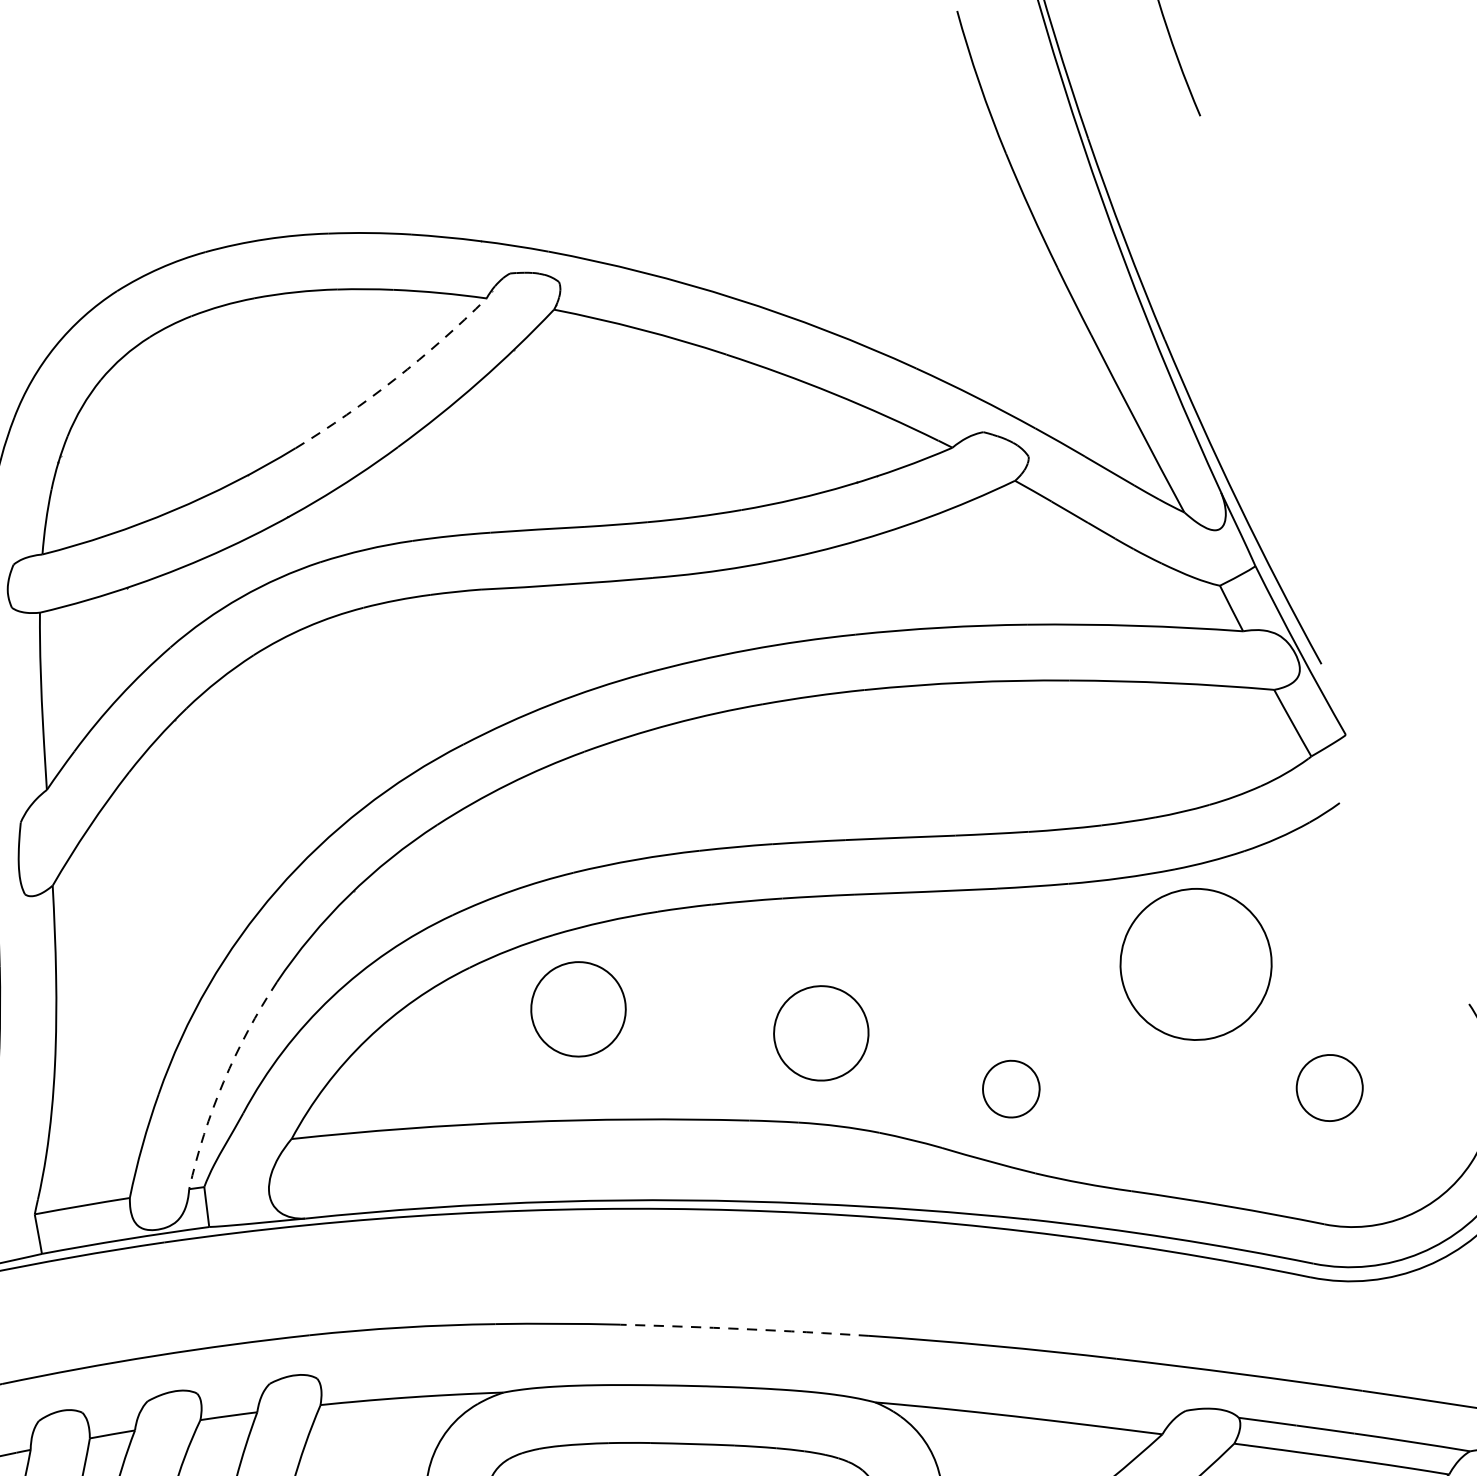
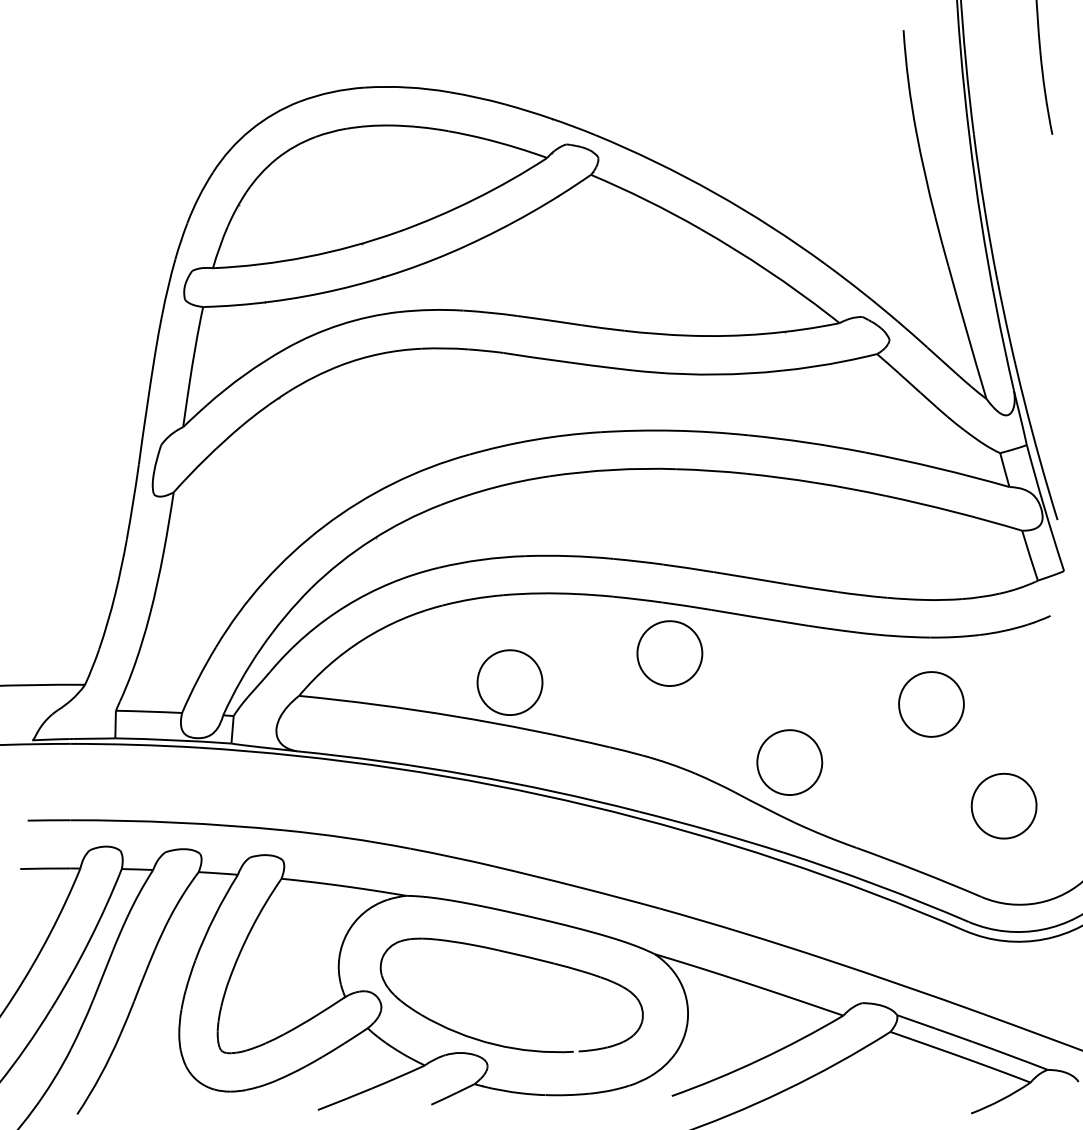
arc: (395, 379) -> (474, 199), dashed -> solid
part: (1196, 964) -> (931, 704), size x0.62
part: (577, 1009) -> (509, 682), moved
part: (820, 1033) -> (669, 653), moved
arc: (223, 1081) -> (261, 647), dashed -> solid
part: (1328, 1087) -> (1003, 805), size x1.43
part: (1010, 1089) -> (789, 762), size x1.67
arc: (745, 1328) -> (577, 886), dashed -> solid

